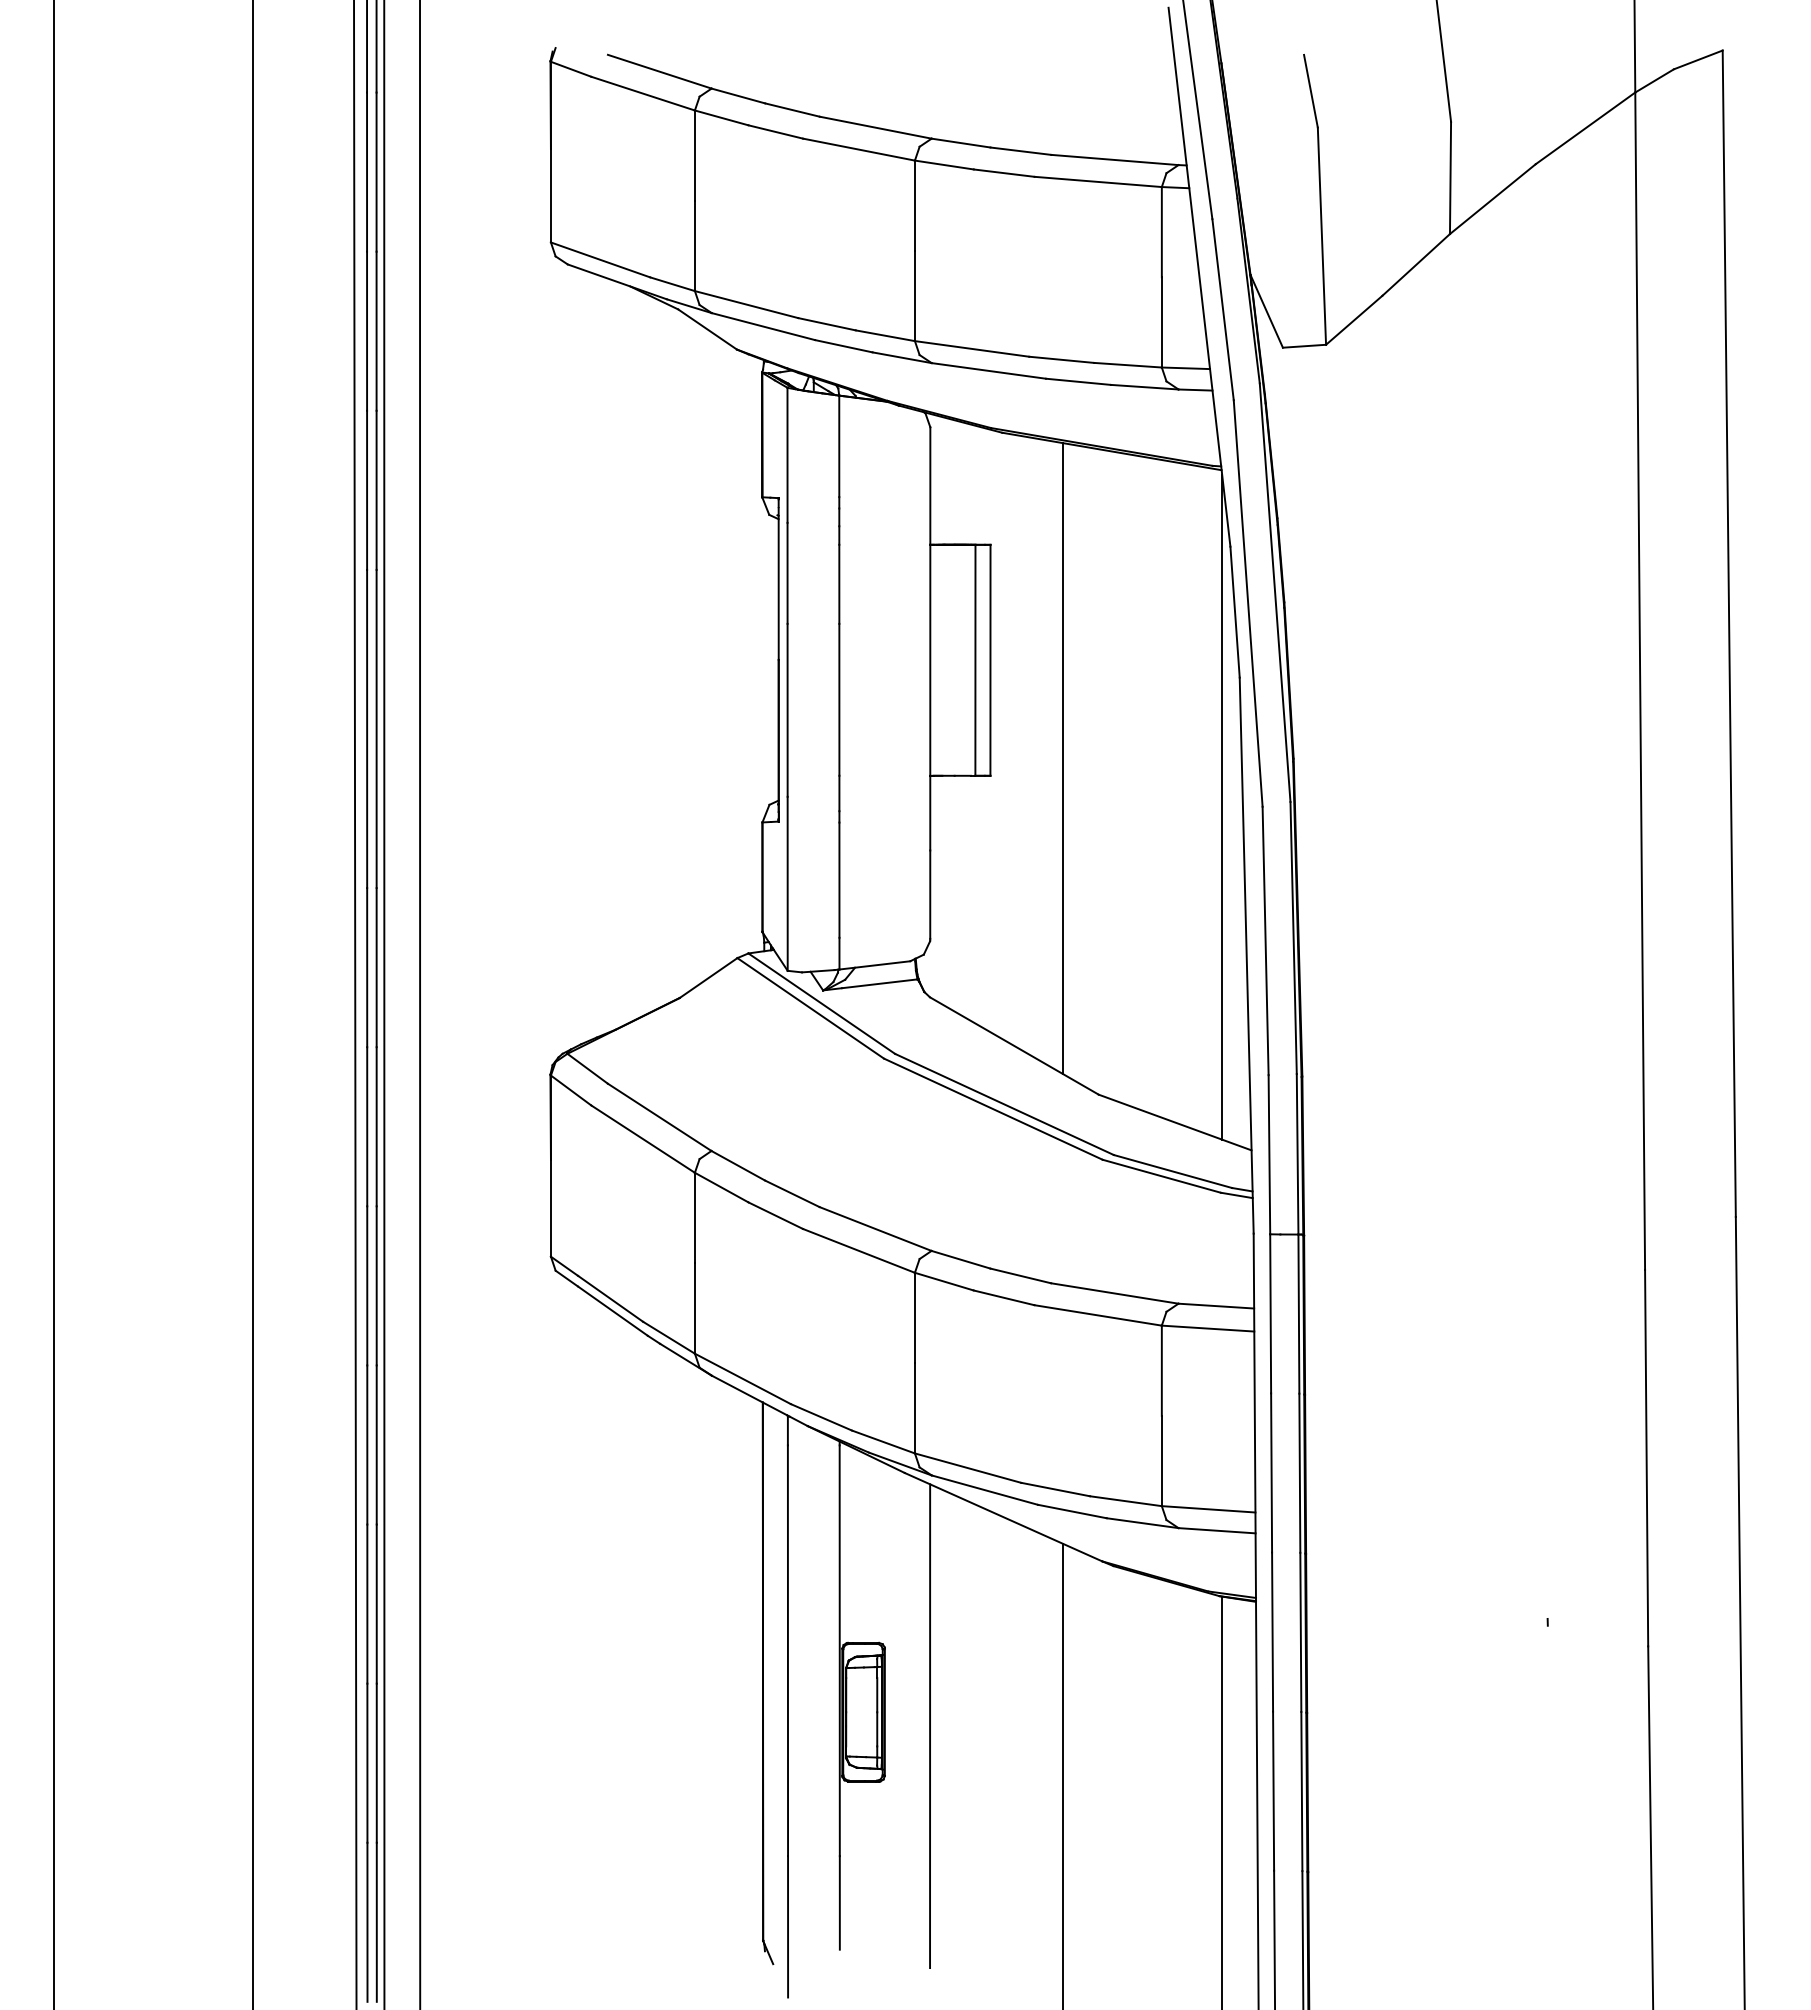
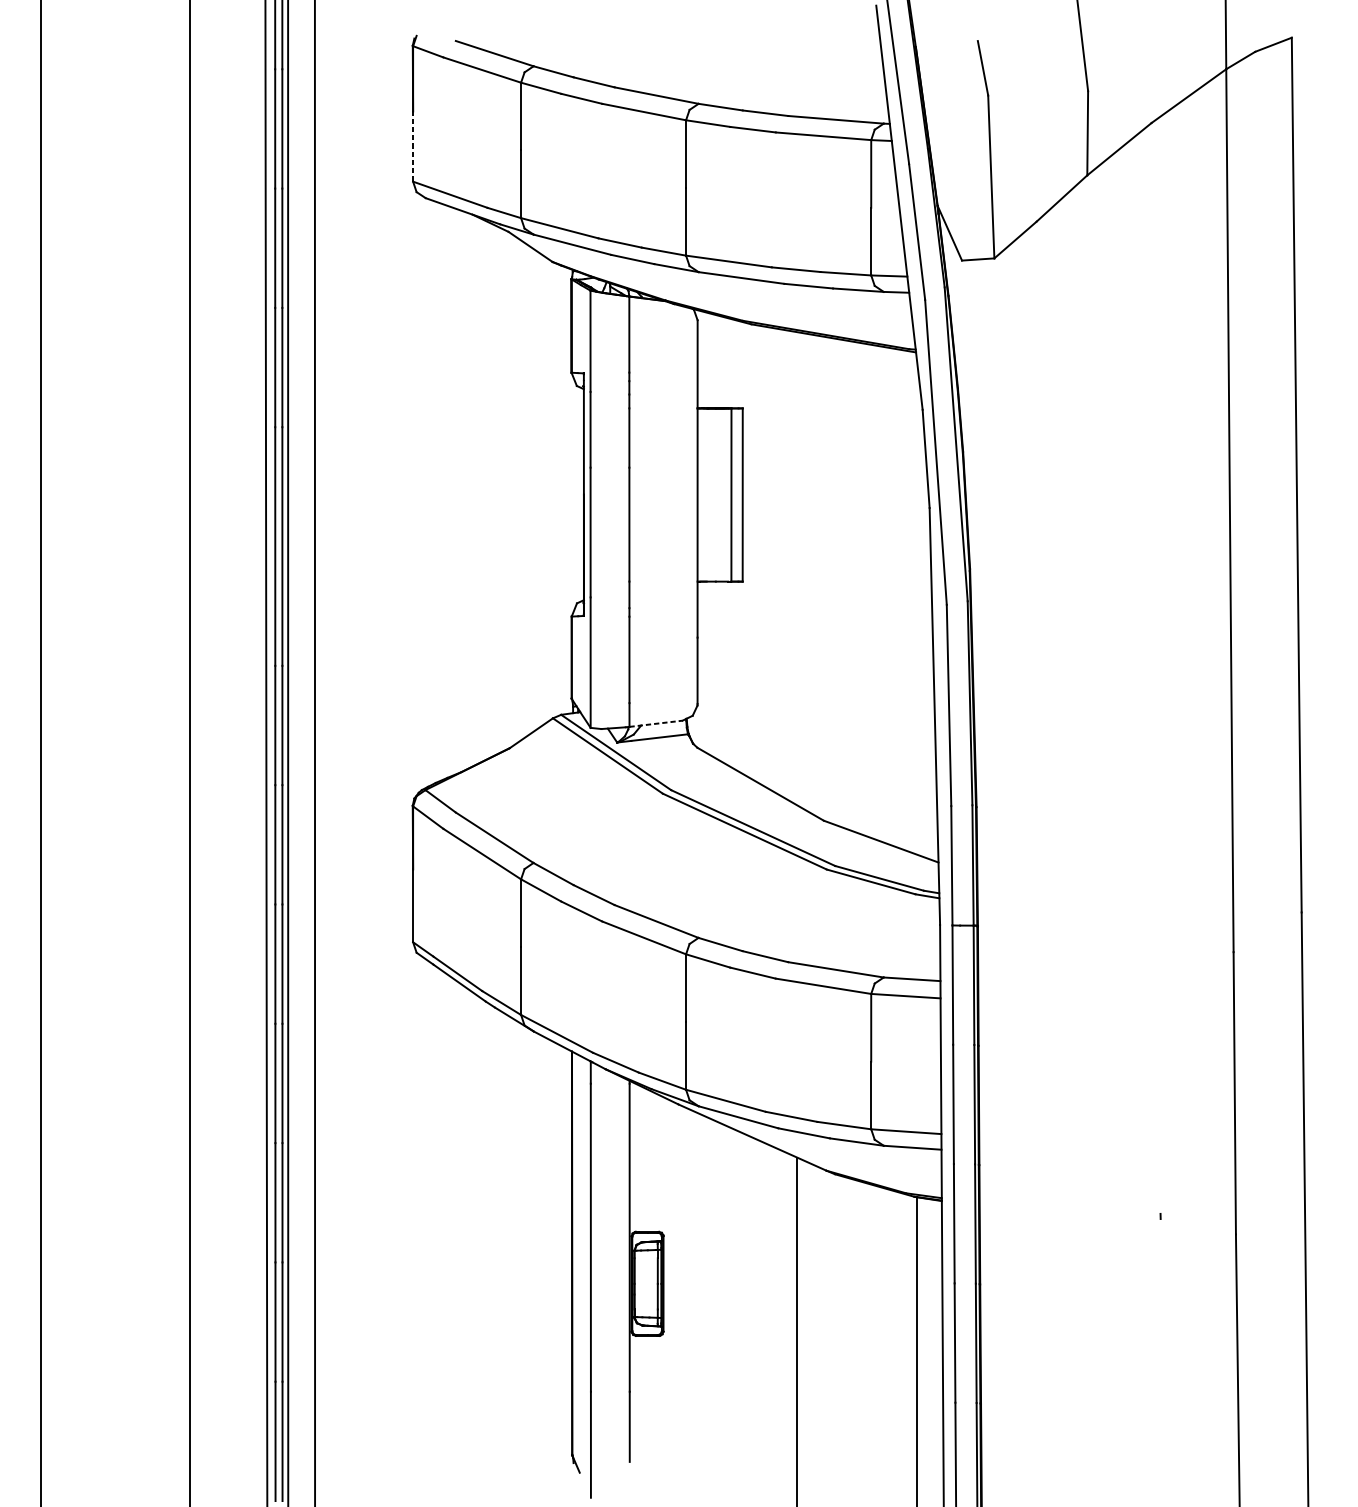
line: (550, 195) -> (412, 146), solid -> dashed
line: (1063, 758) -> (797, 568), removed
line: (1222, 807) -> (916, 605), removed
line: (874, 965) -> (655, 723), solid -> dashed
line: (930, 1726) -> (697, 1294), removed

